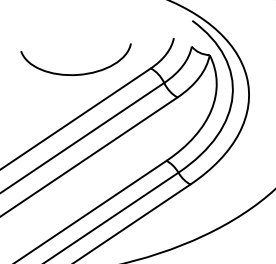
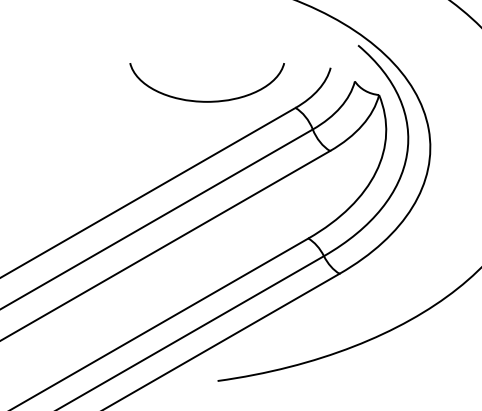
curve: (75, 74) -> (203, 100), moved

